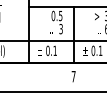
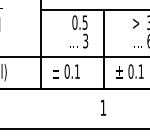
text: (73, 76) -> (103, 107), 7 -> 1

